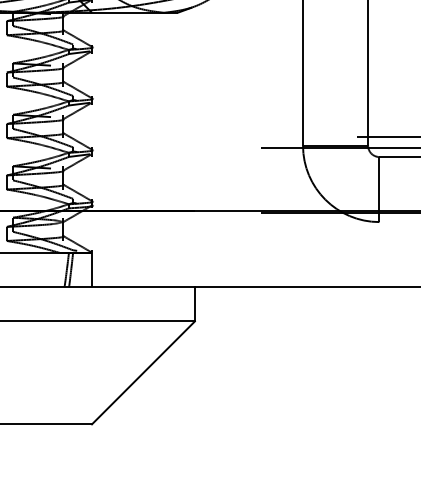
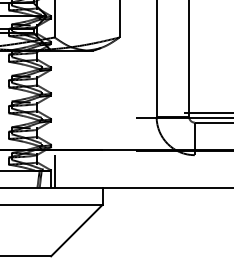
line: (100, 254) -> (55, 171), added

